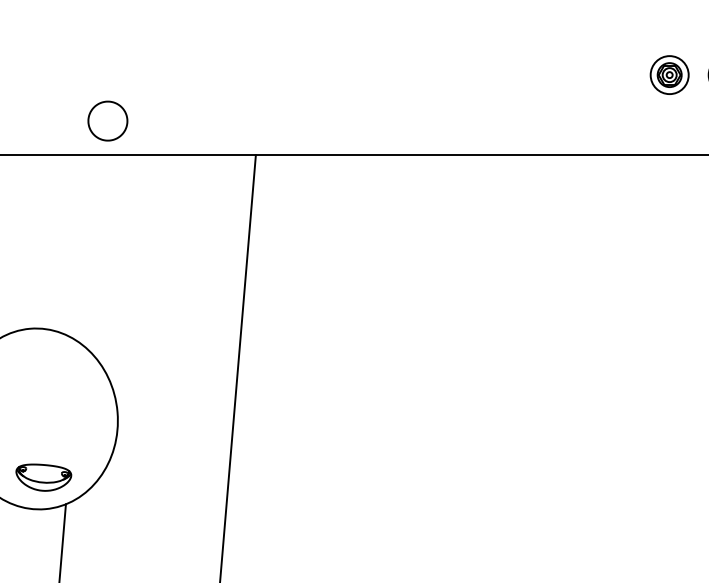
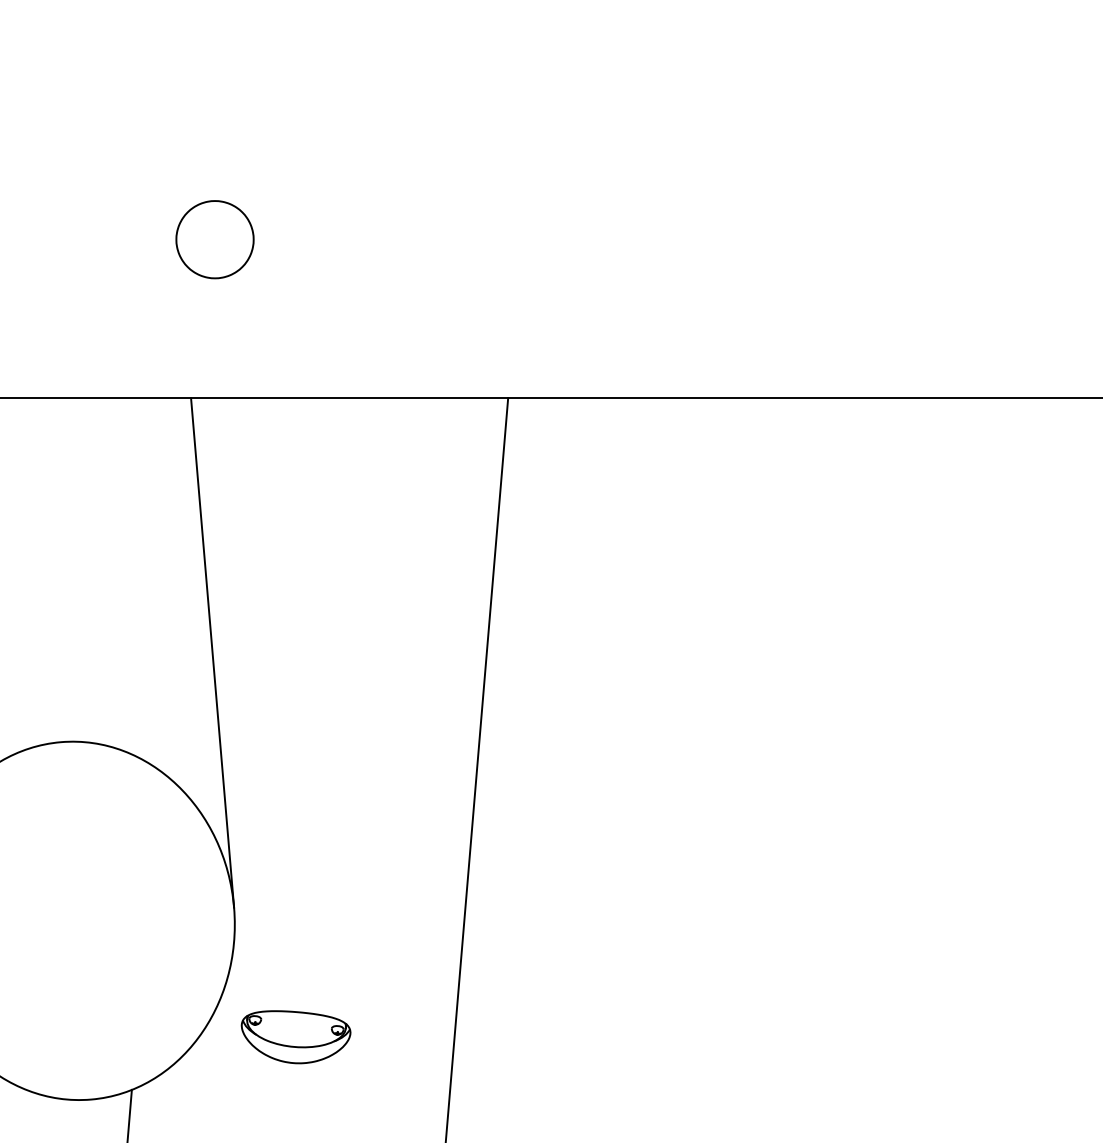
part: (107, 120) -> (214, 238), moved
line: (106, 283) -> (212, 652), added
part: (43, 477) -> (295, 1036), moved

